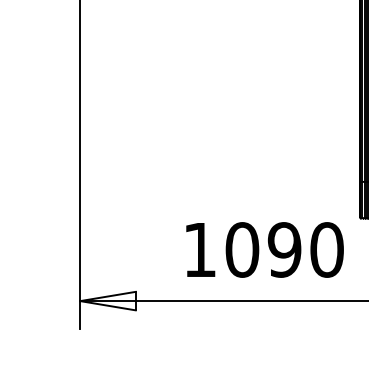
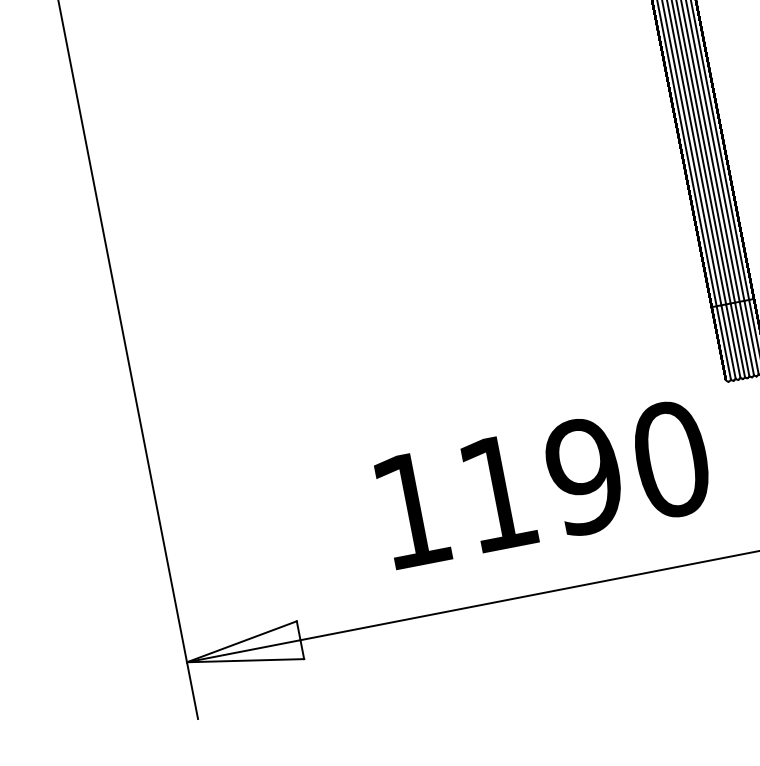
text: (242, 249) -> (498, 492), 1090 -> 1190

